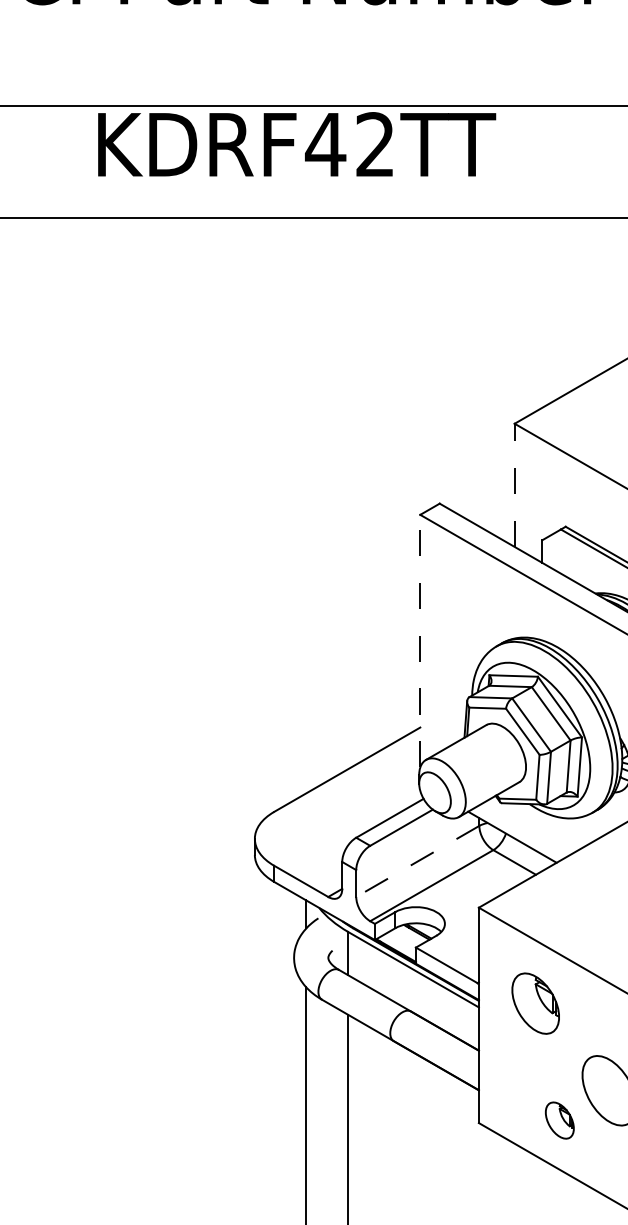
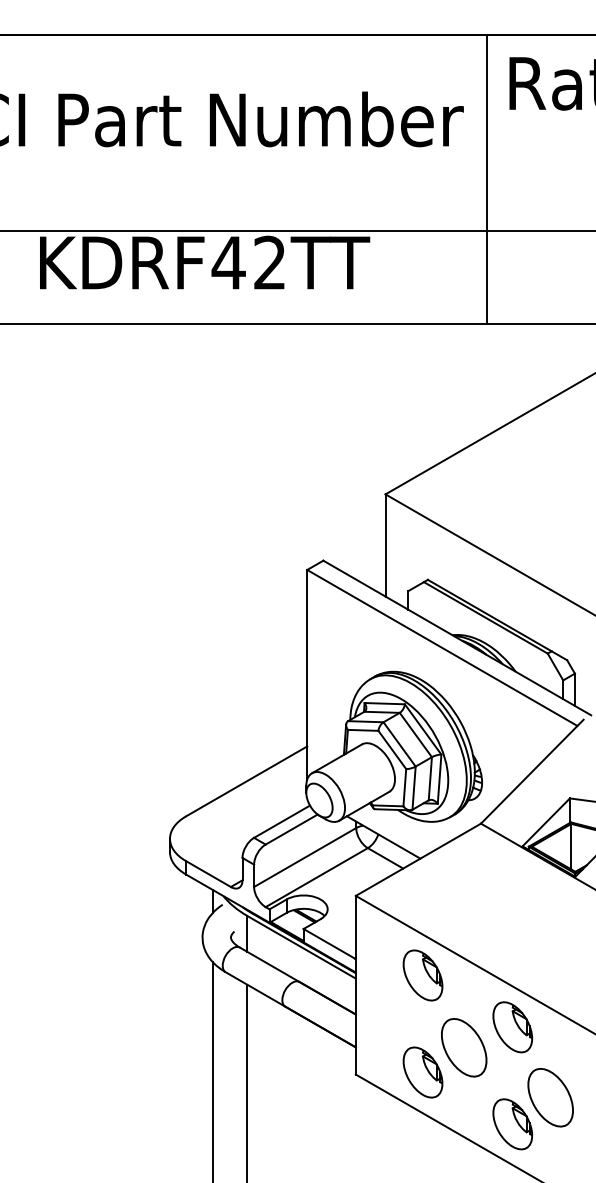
line: (514, 484) -> (385, 544), dashed -> solid
line: (420, 640) -> (307, 674), dashed -> solid
line: (418, 861) -> (305, 857), dashed -> solid
part: (535, 1003) -> (422, 975), moved
part: (559, 1120) -> (422, 1072), size x1.67

